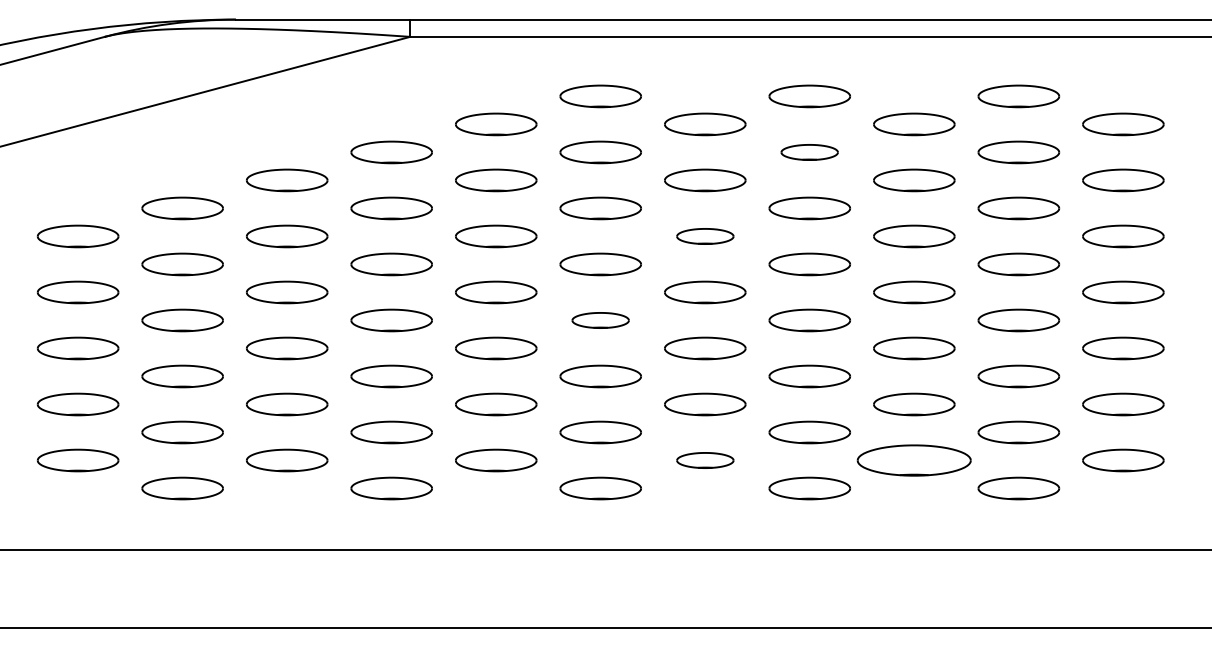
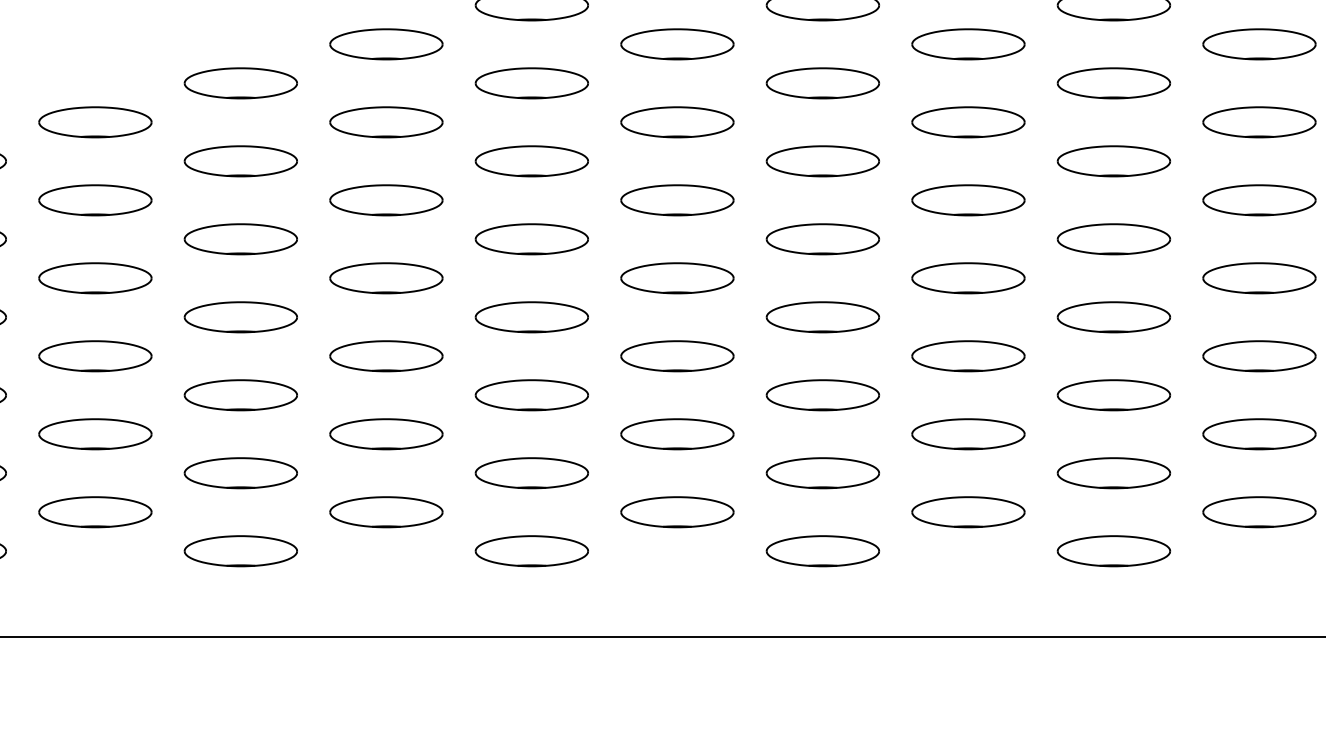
part: (809, 152) -> (822, 83), size x1.43
part: (705, 236) -> (677, 200), size x1.43
part: (600, 320) -> (531, 317), size x1.43
part: (705, 460) -> (677, 512), size x1.43
part: (914, 460) -> (968, 512), size x0.71

